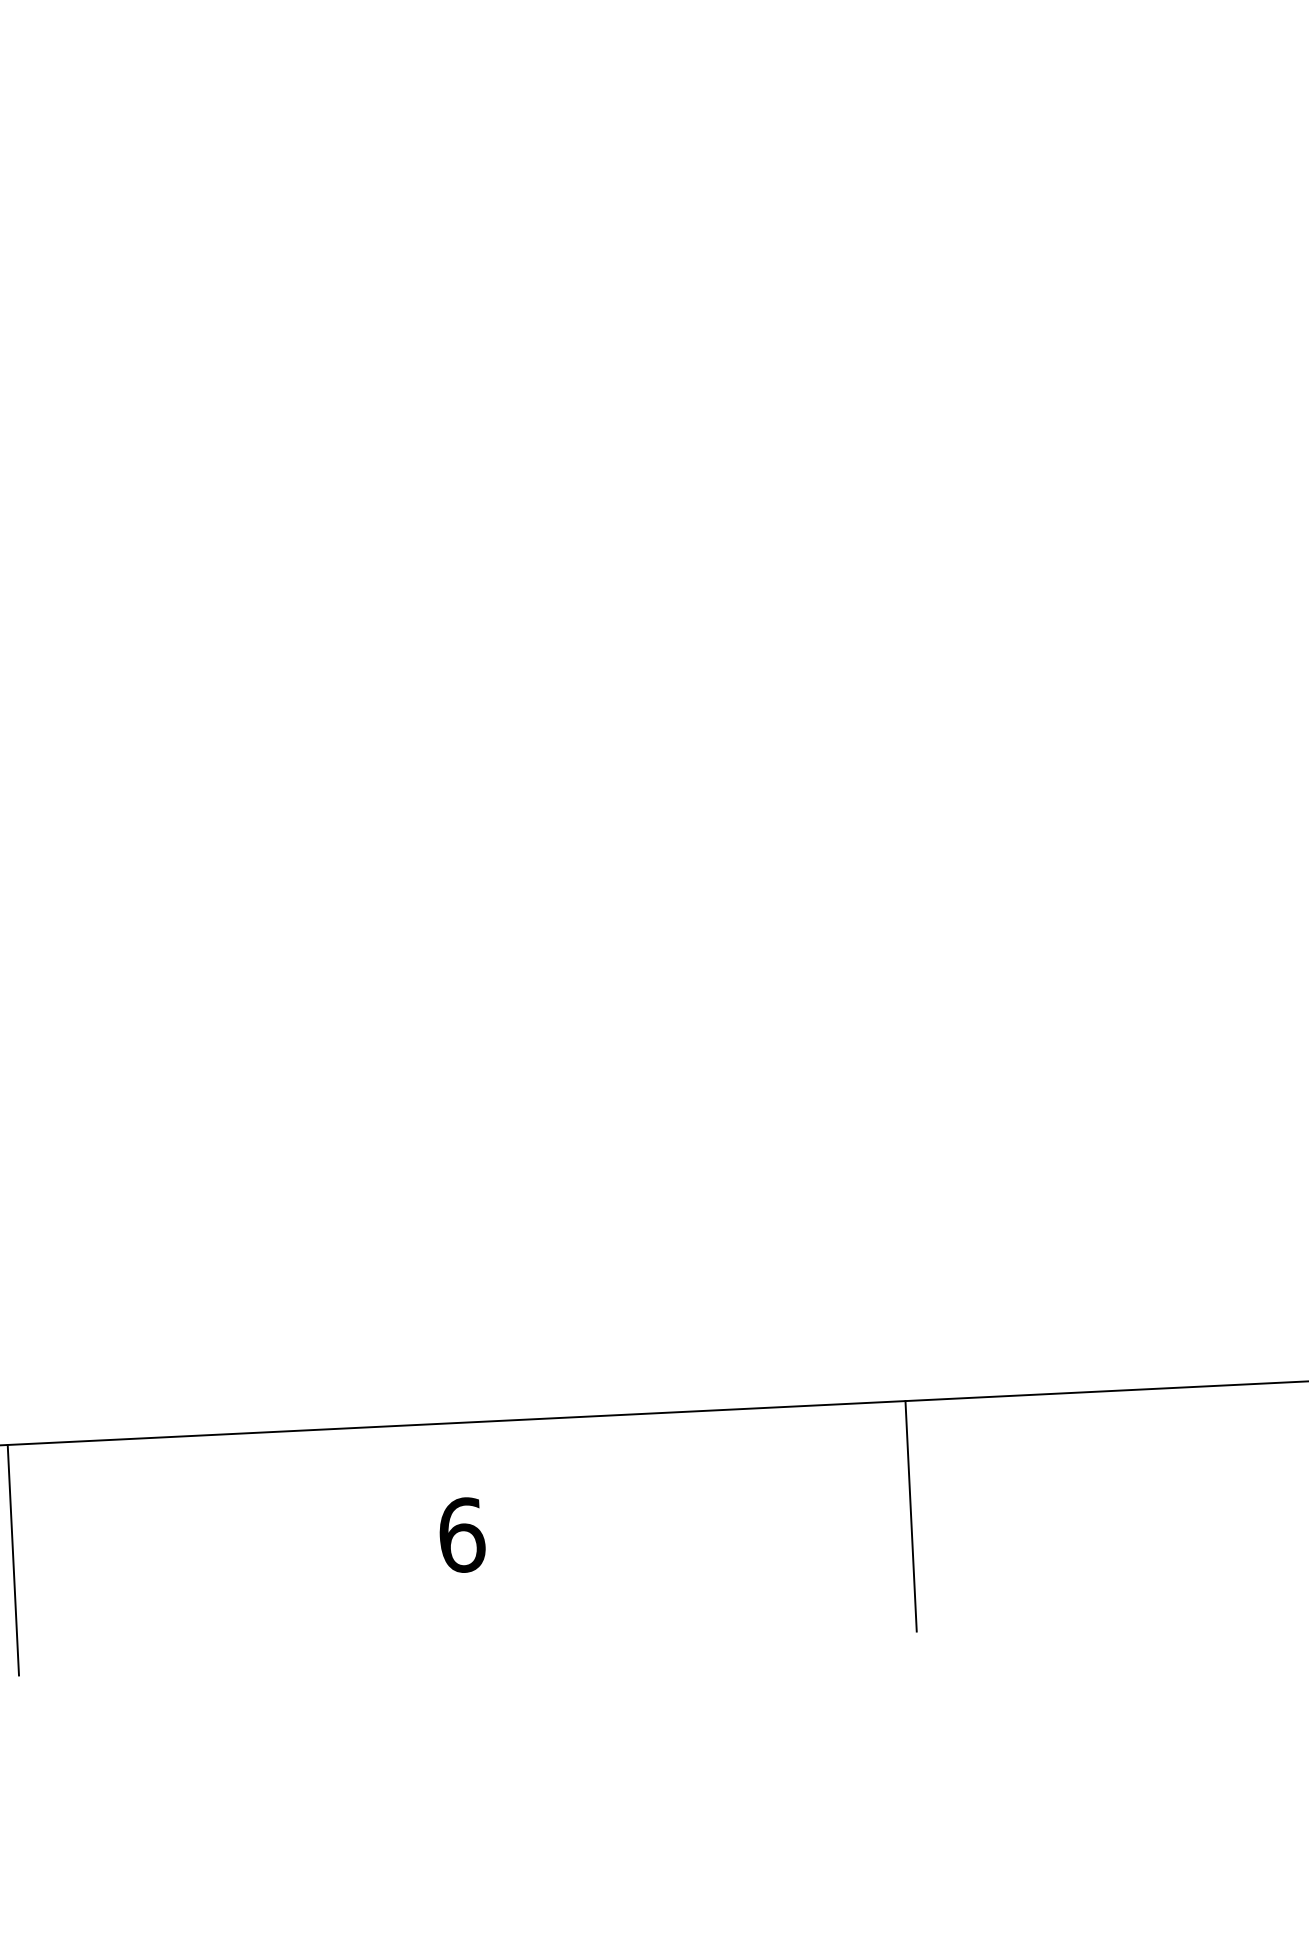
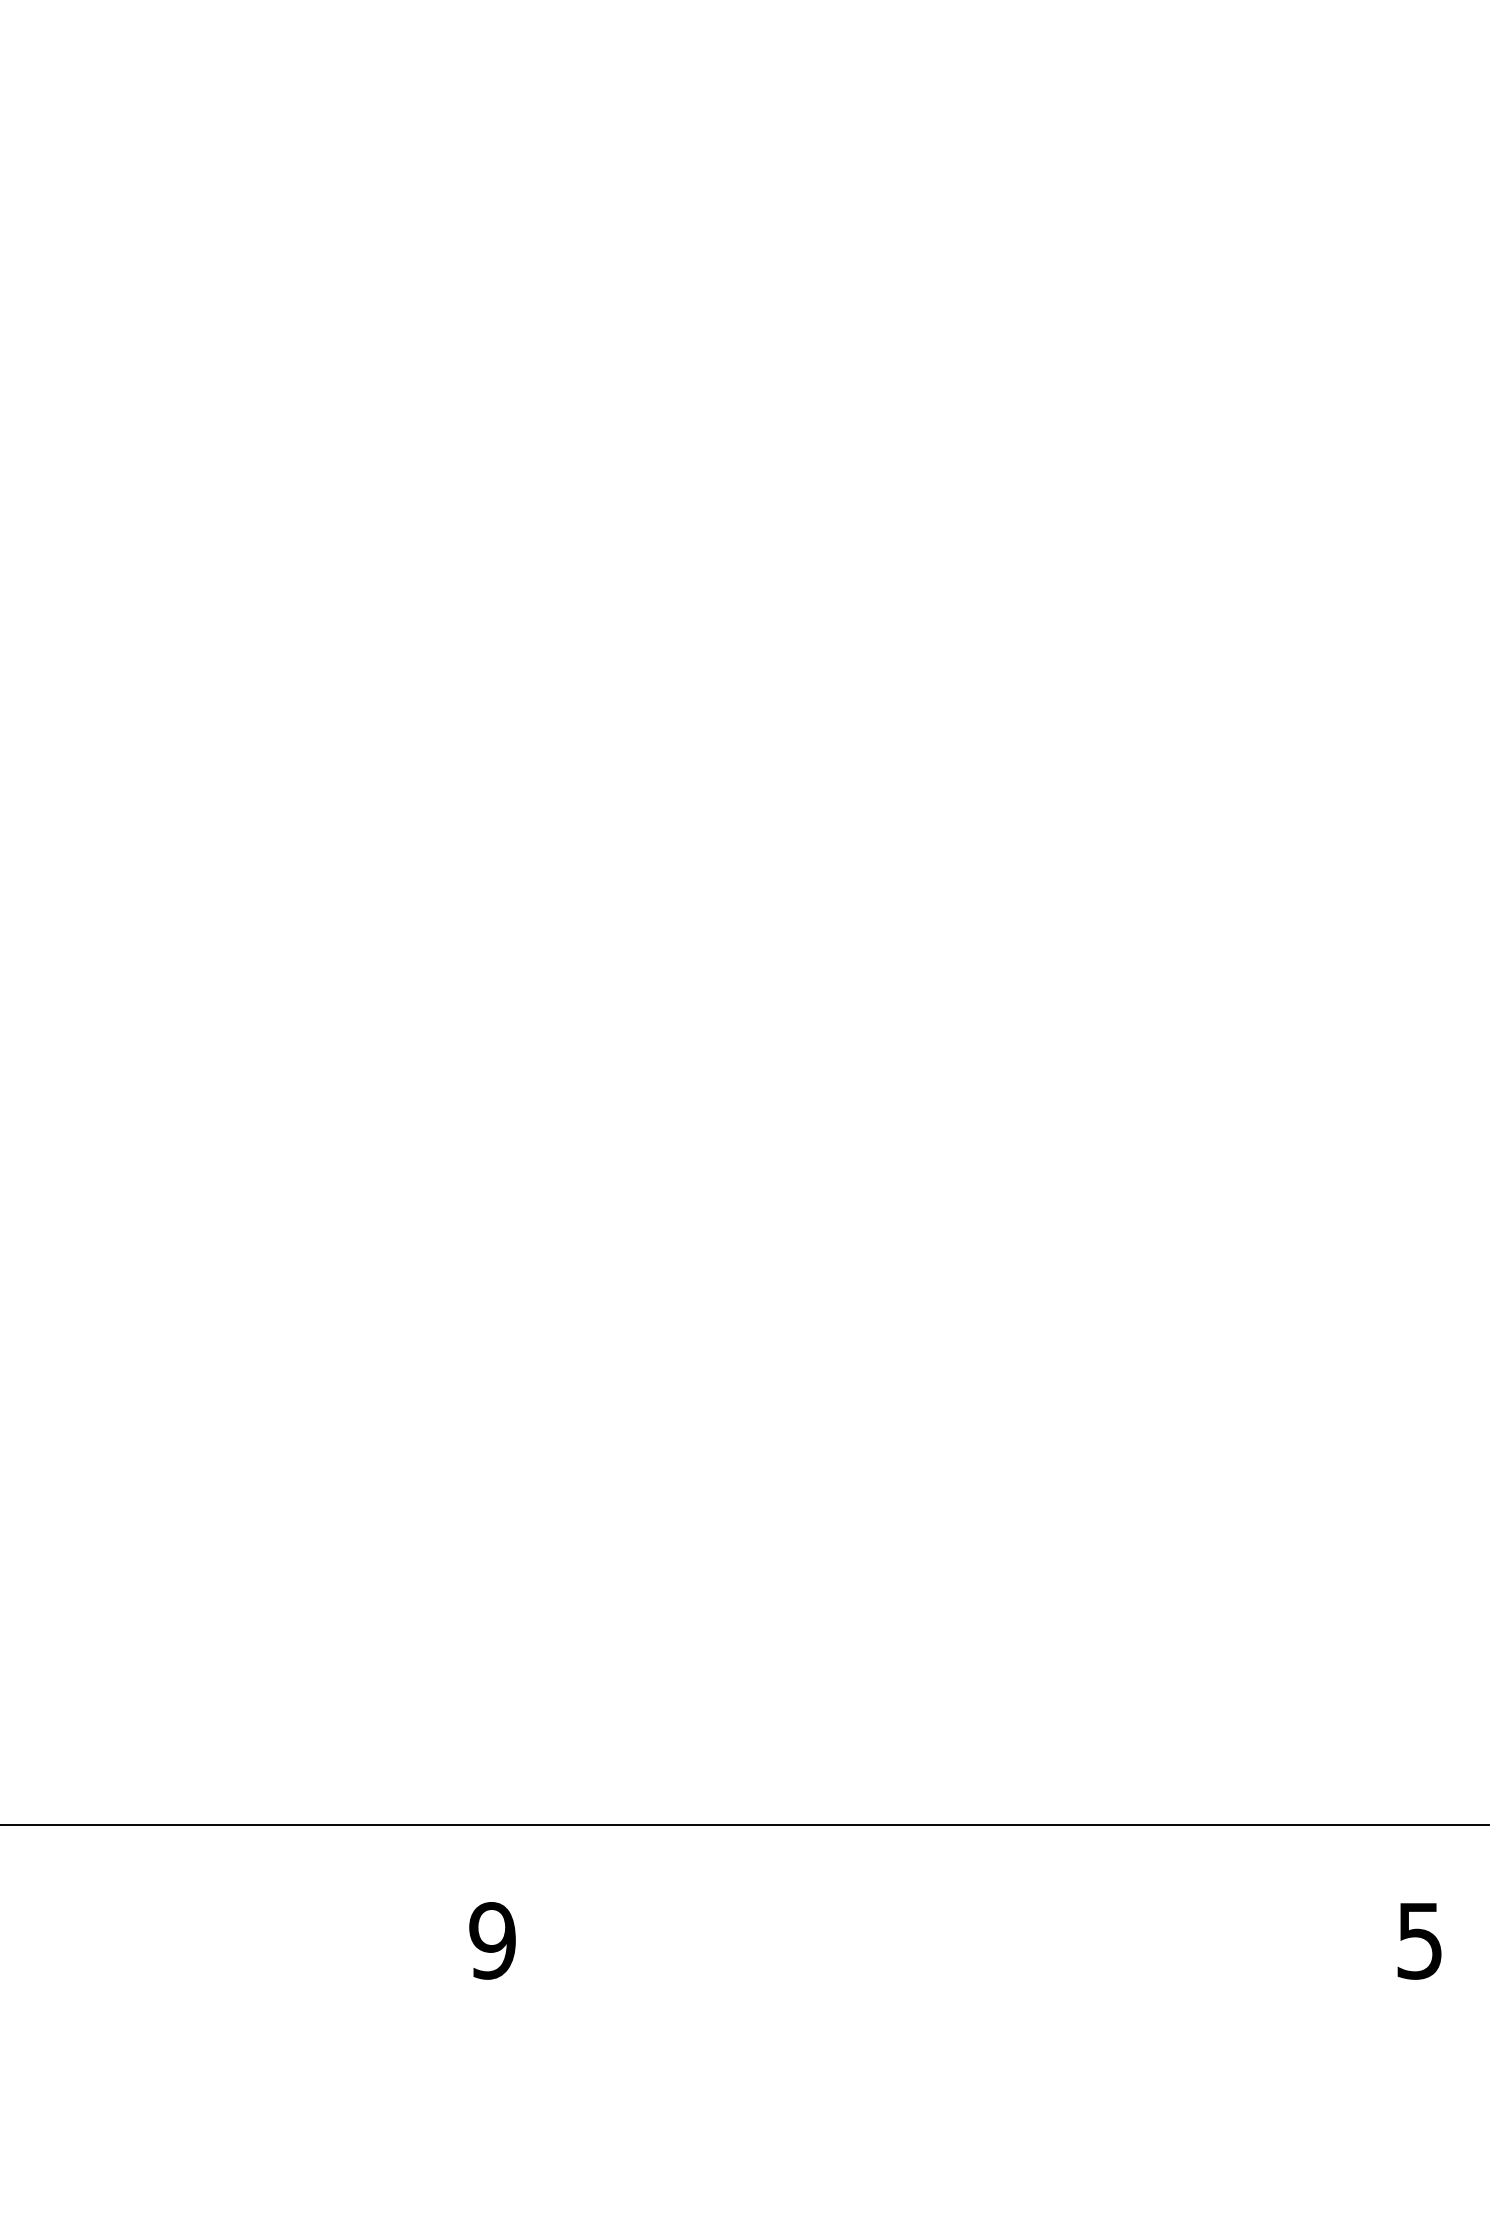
line: (911, 1515) -> (956, 1943), removed
text: (461, 1534) -> (492, 1940), 6 -> 9
line: (13, 1559) -> (29, 1943), removed

